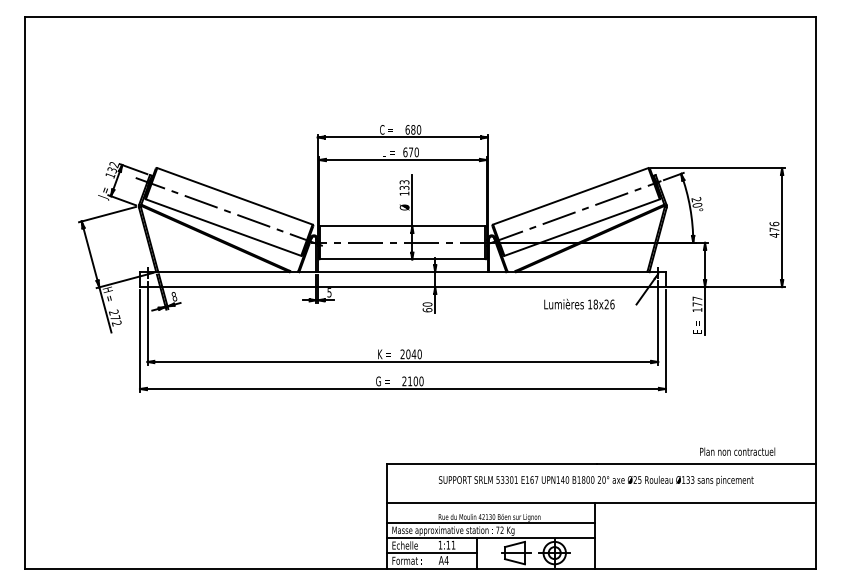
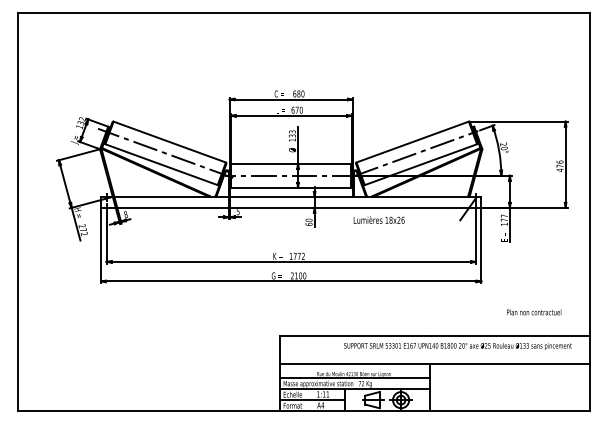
text: (579, 304) -> (379, 220), moved
text: (410, 354) -> (296, 256), 2040 -> 1772
text: (737, 451) -> (534, 312), moved
text: (596, 480) -> (458, 346), moved

